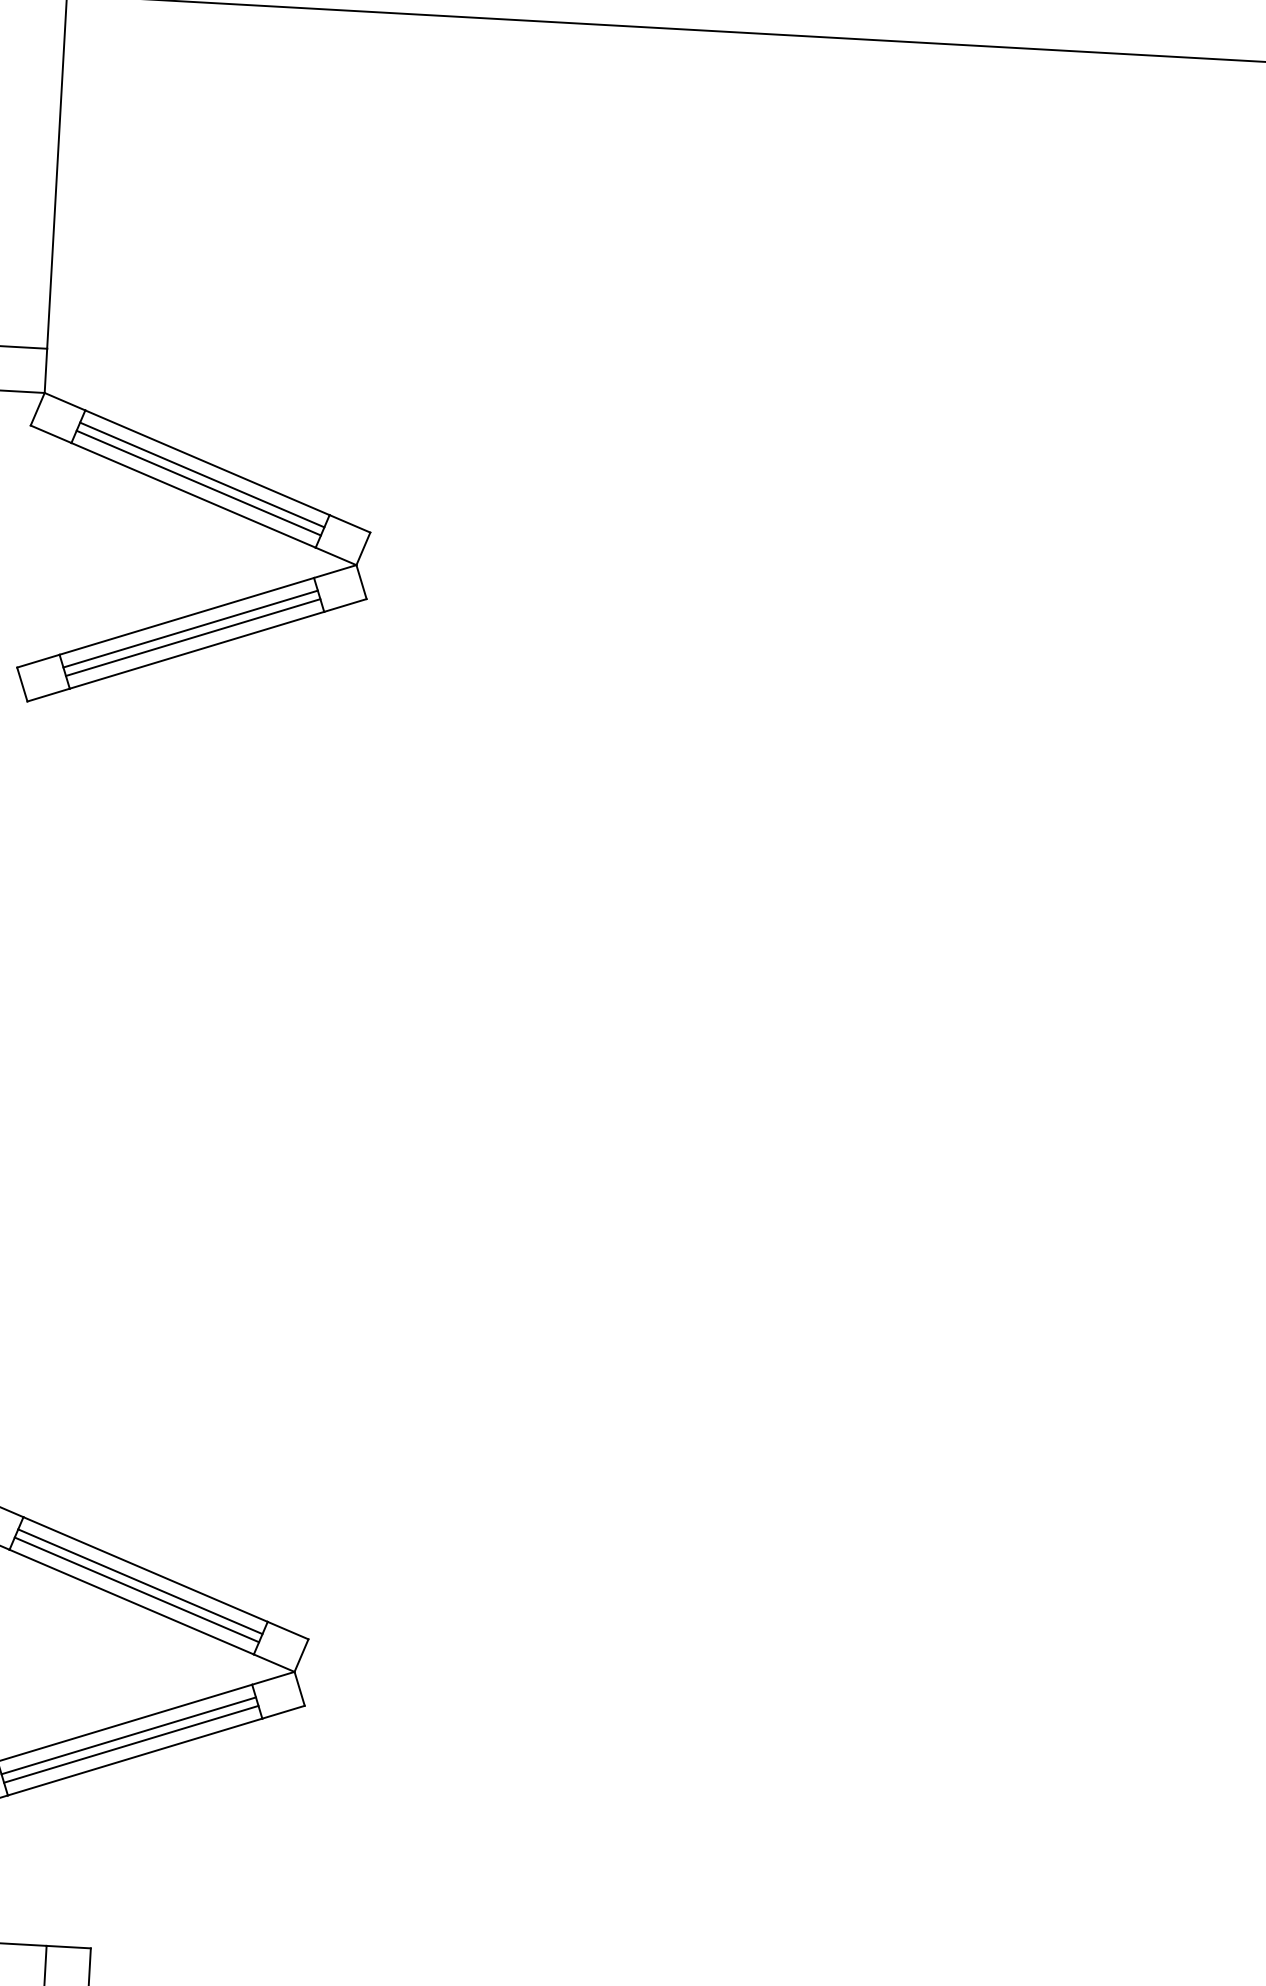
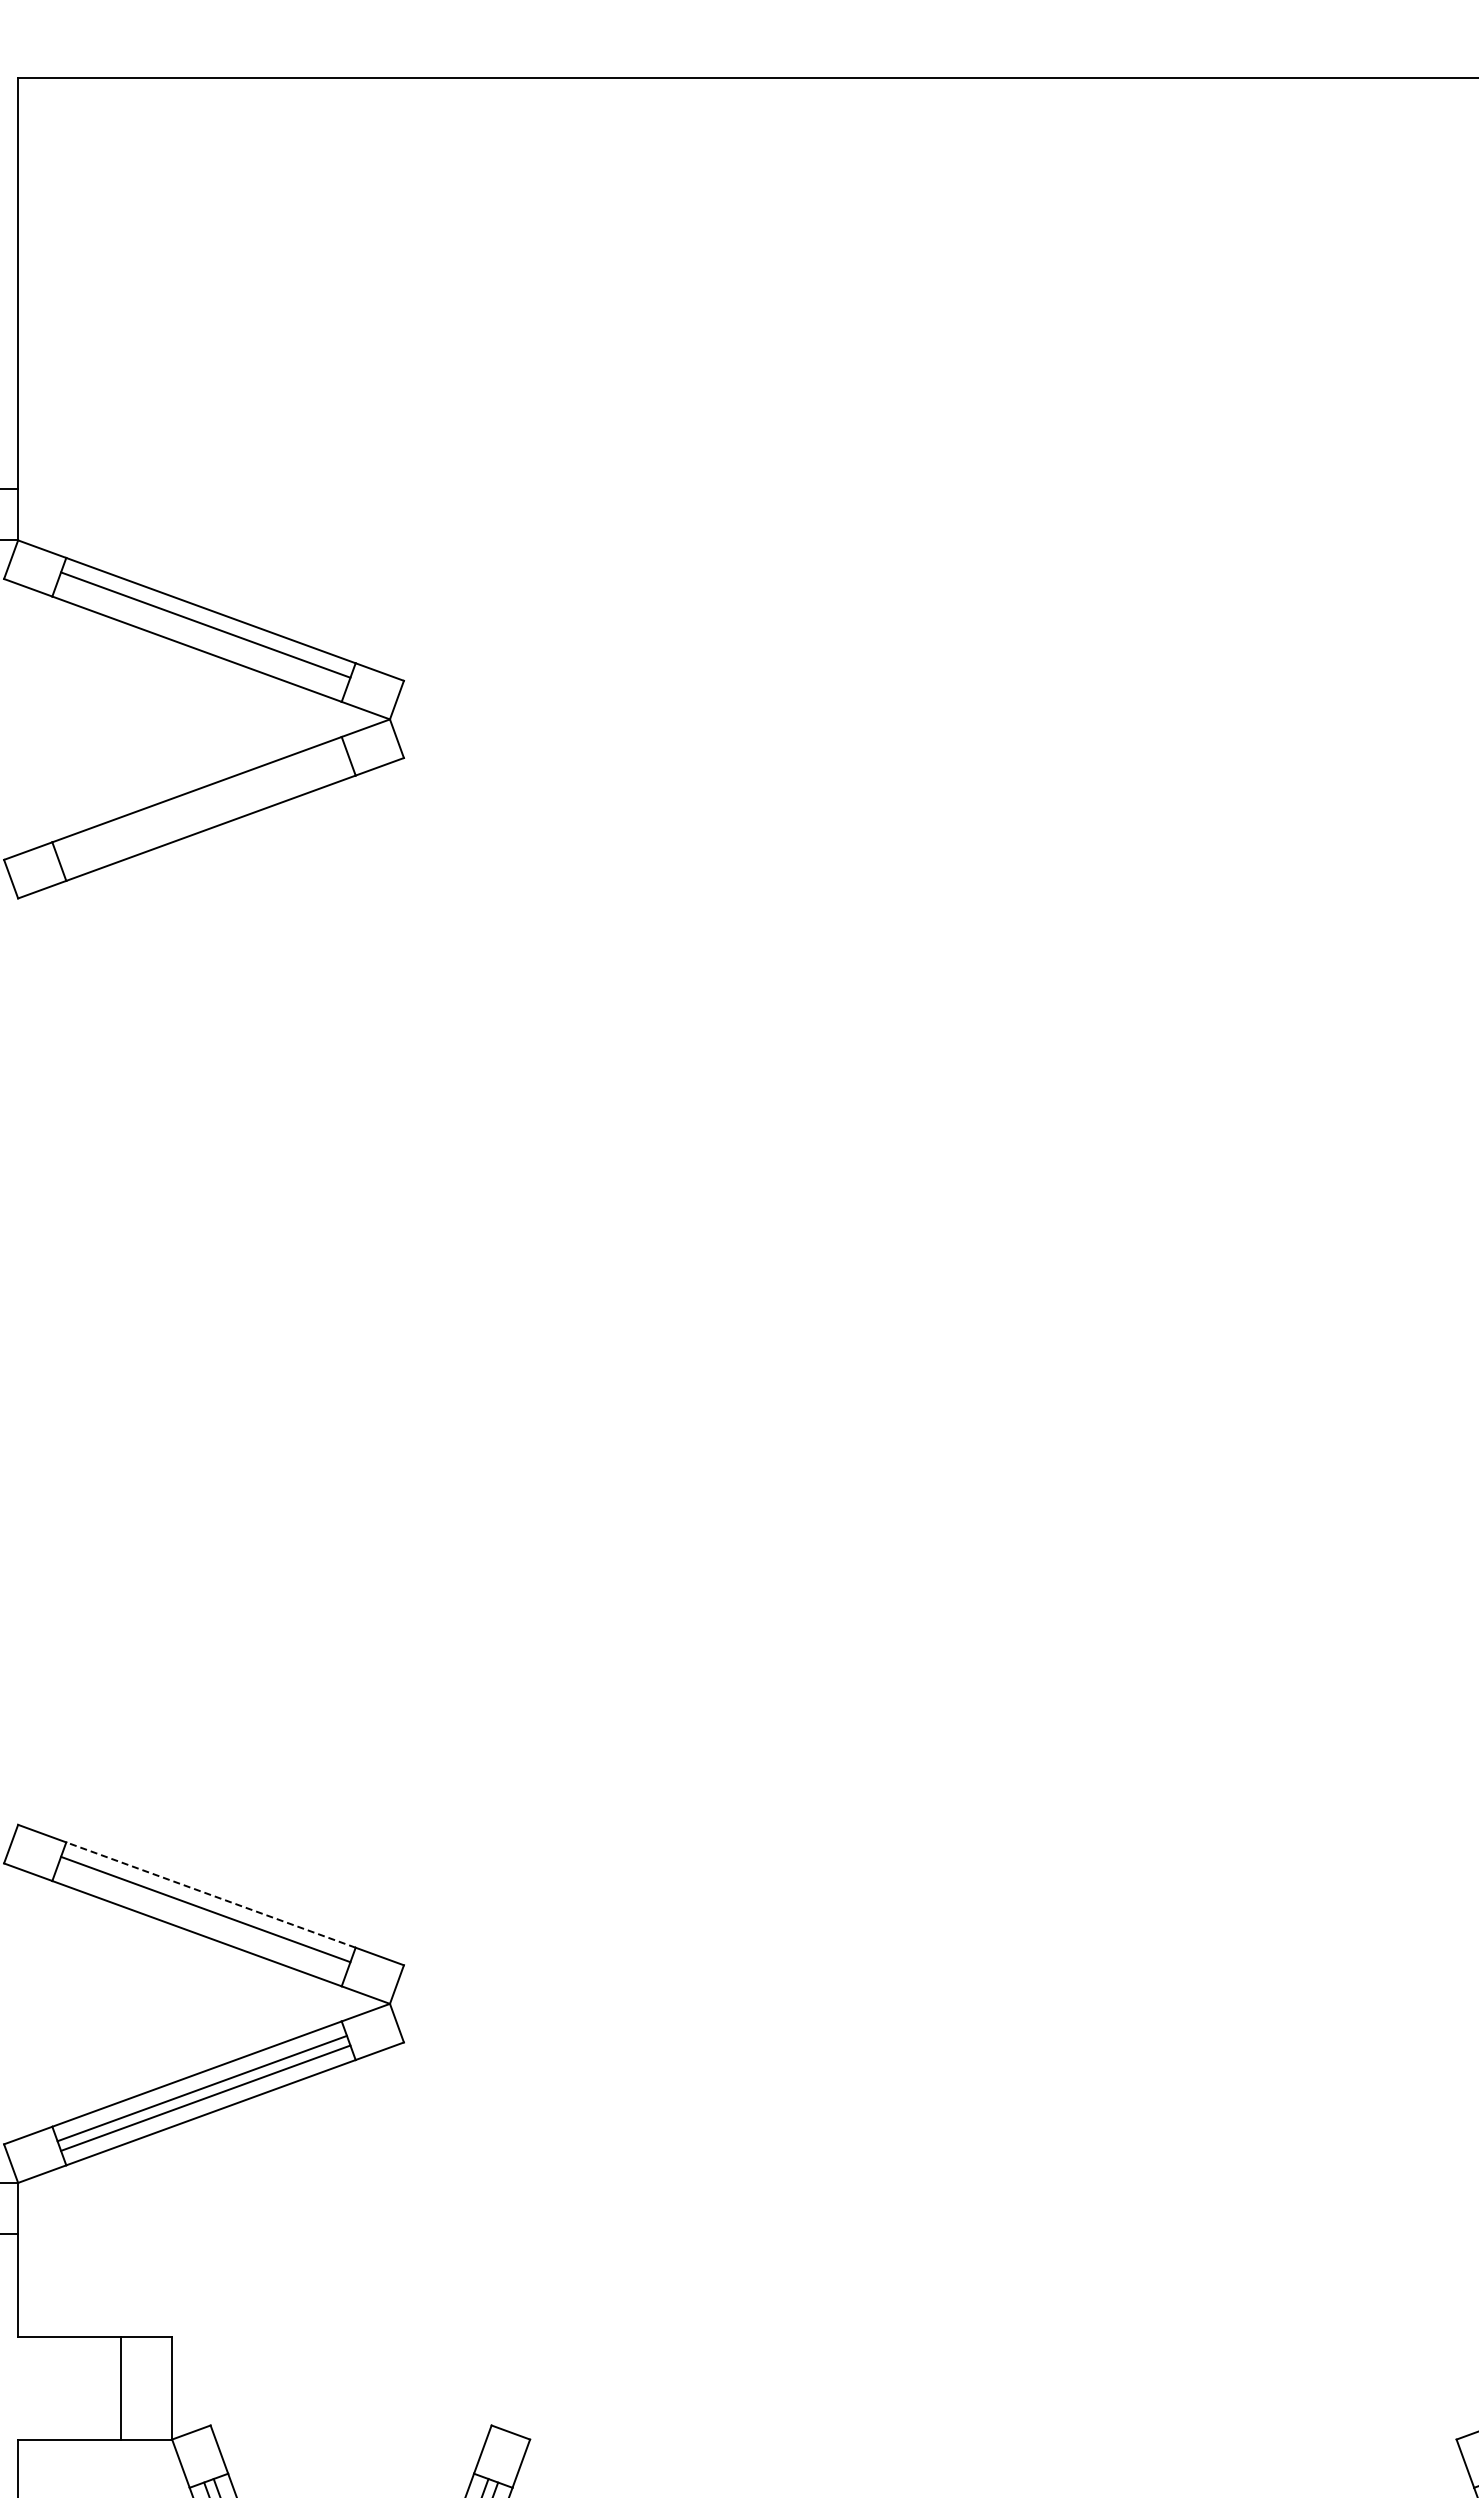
line: (198, 482) -> (201, 634), removed
line: (190, 628) -> (201, 803), removed
line: (192, 637) -> (205, 813), removed
line: (146, 1569) -> (211, 1895), solid -> dashed
line: (136, 1589) -> (201, 1918), removed

